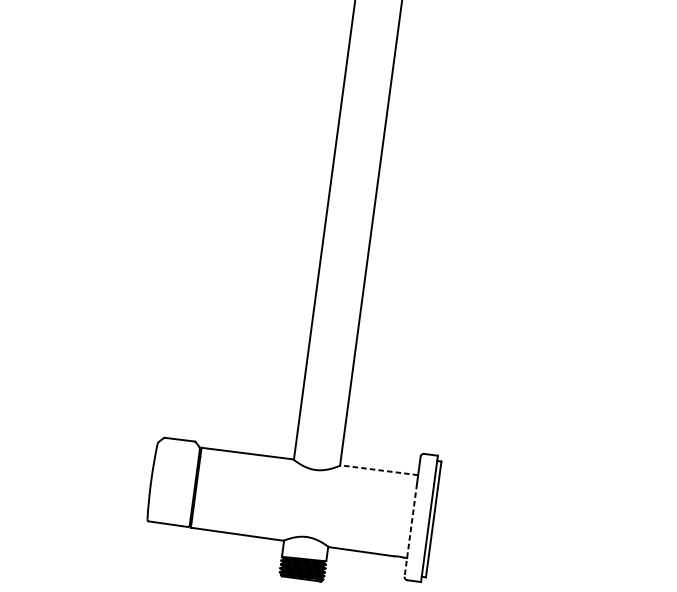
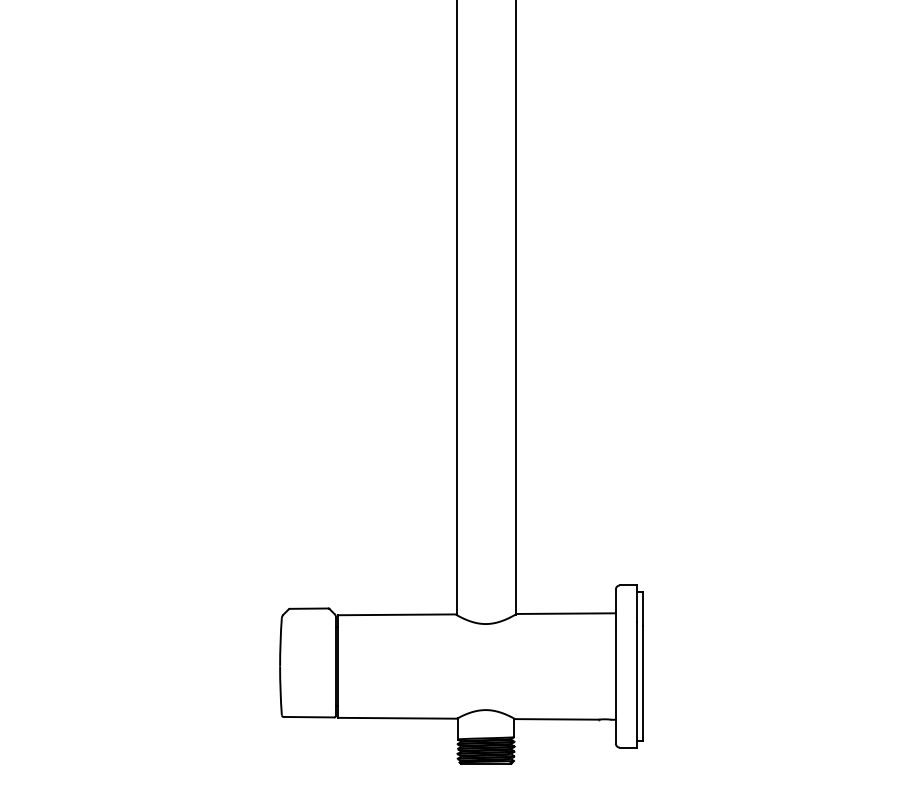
line: (379, 470) -> (566, 613), dashed -> solid
line: (410, 530) -> (615, 684), dashed -> solid

